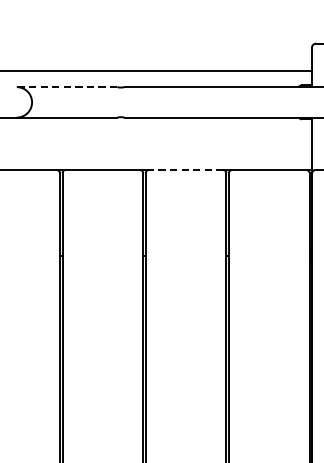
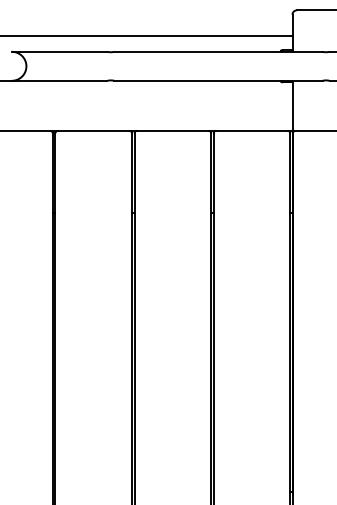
line: (66, 86) -> (59, 51), dashed -> solid
line: (185, 169) -> (172, 130), dashed -> solid

